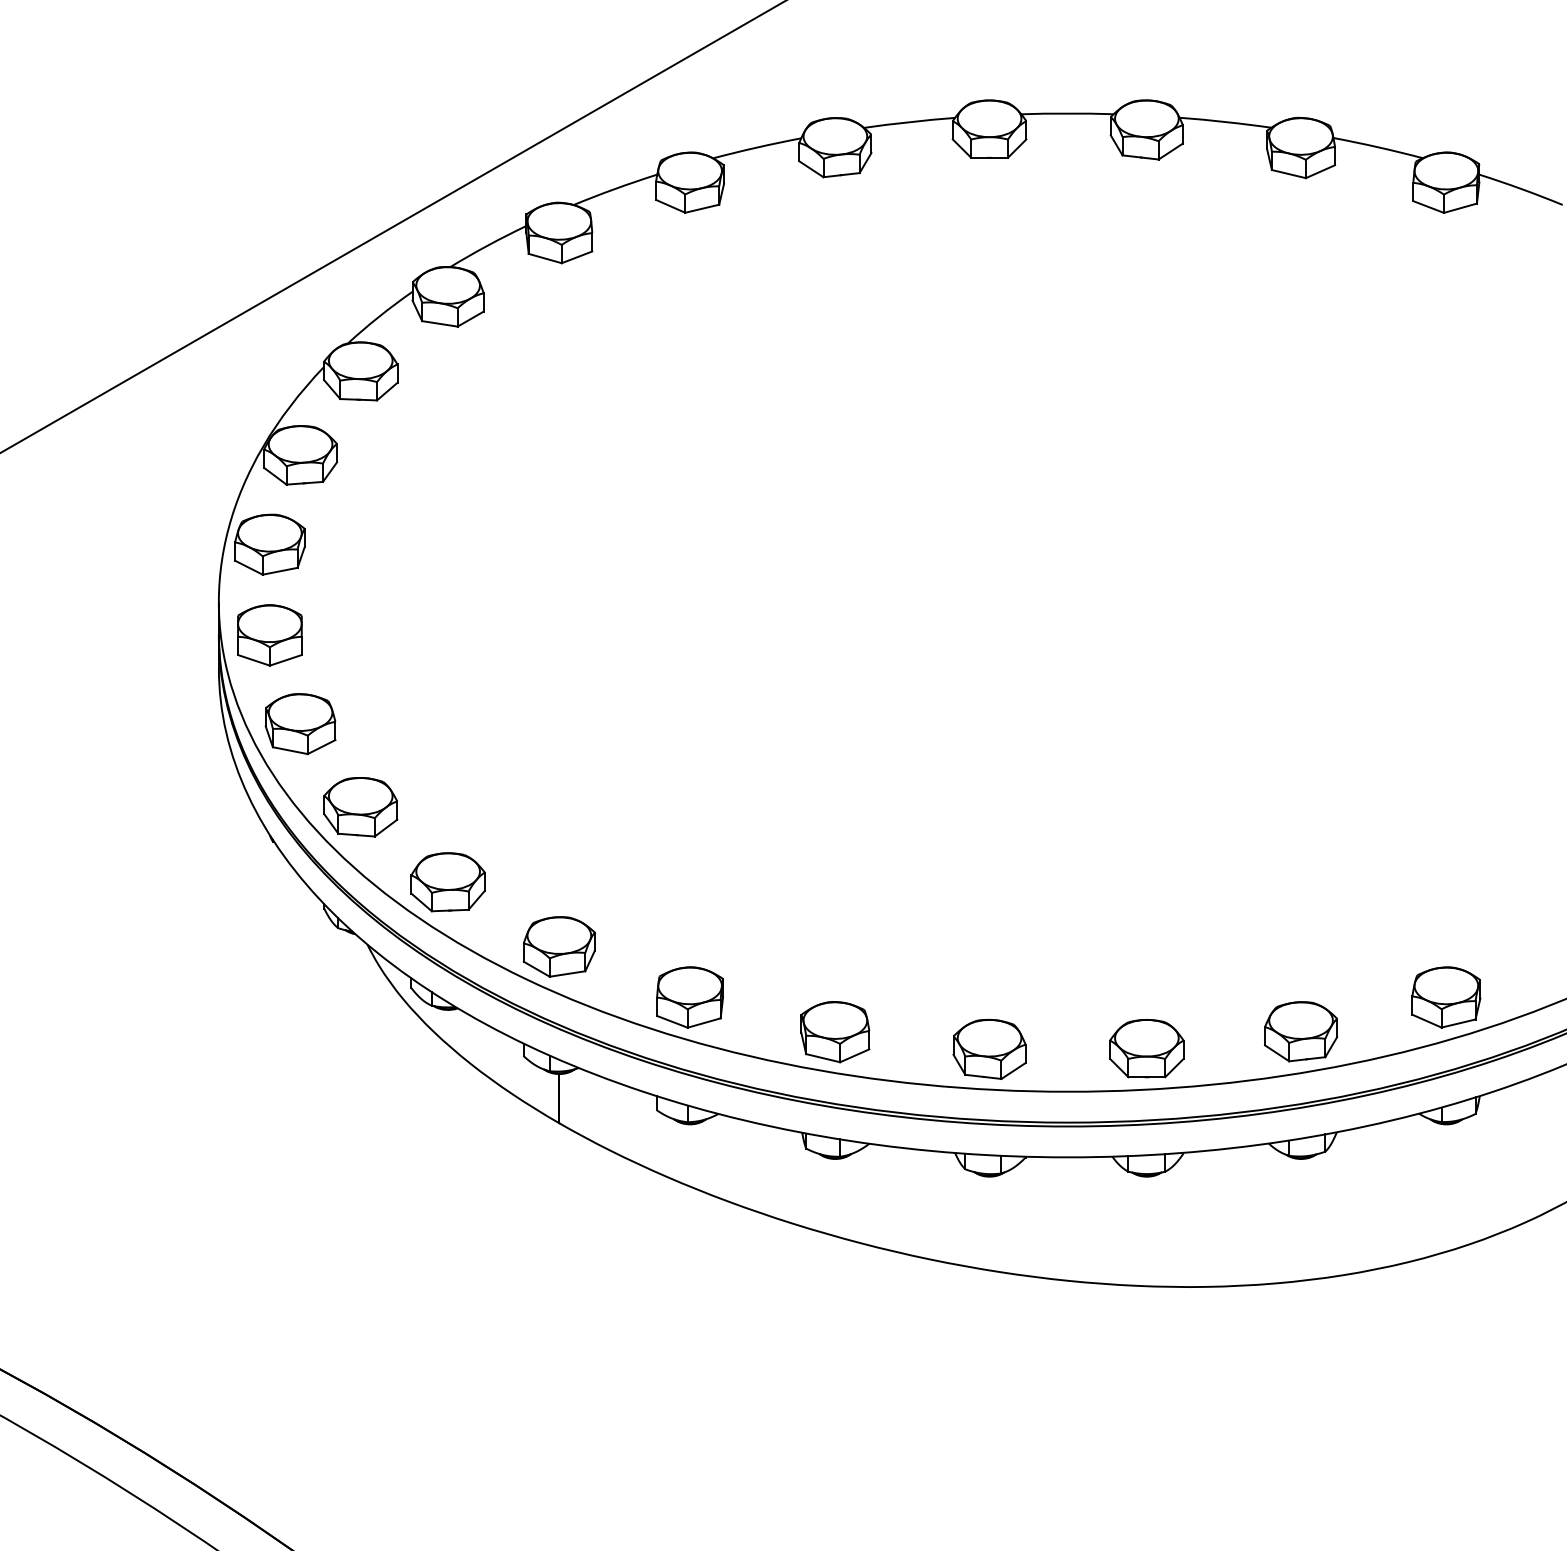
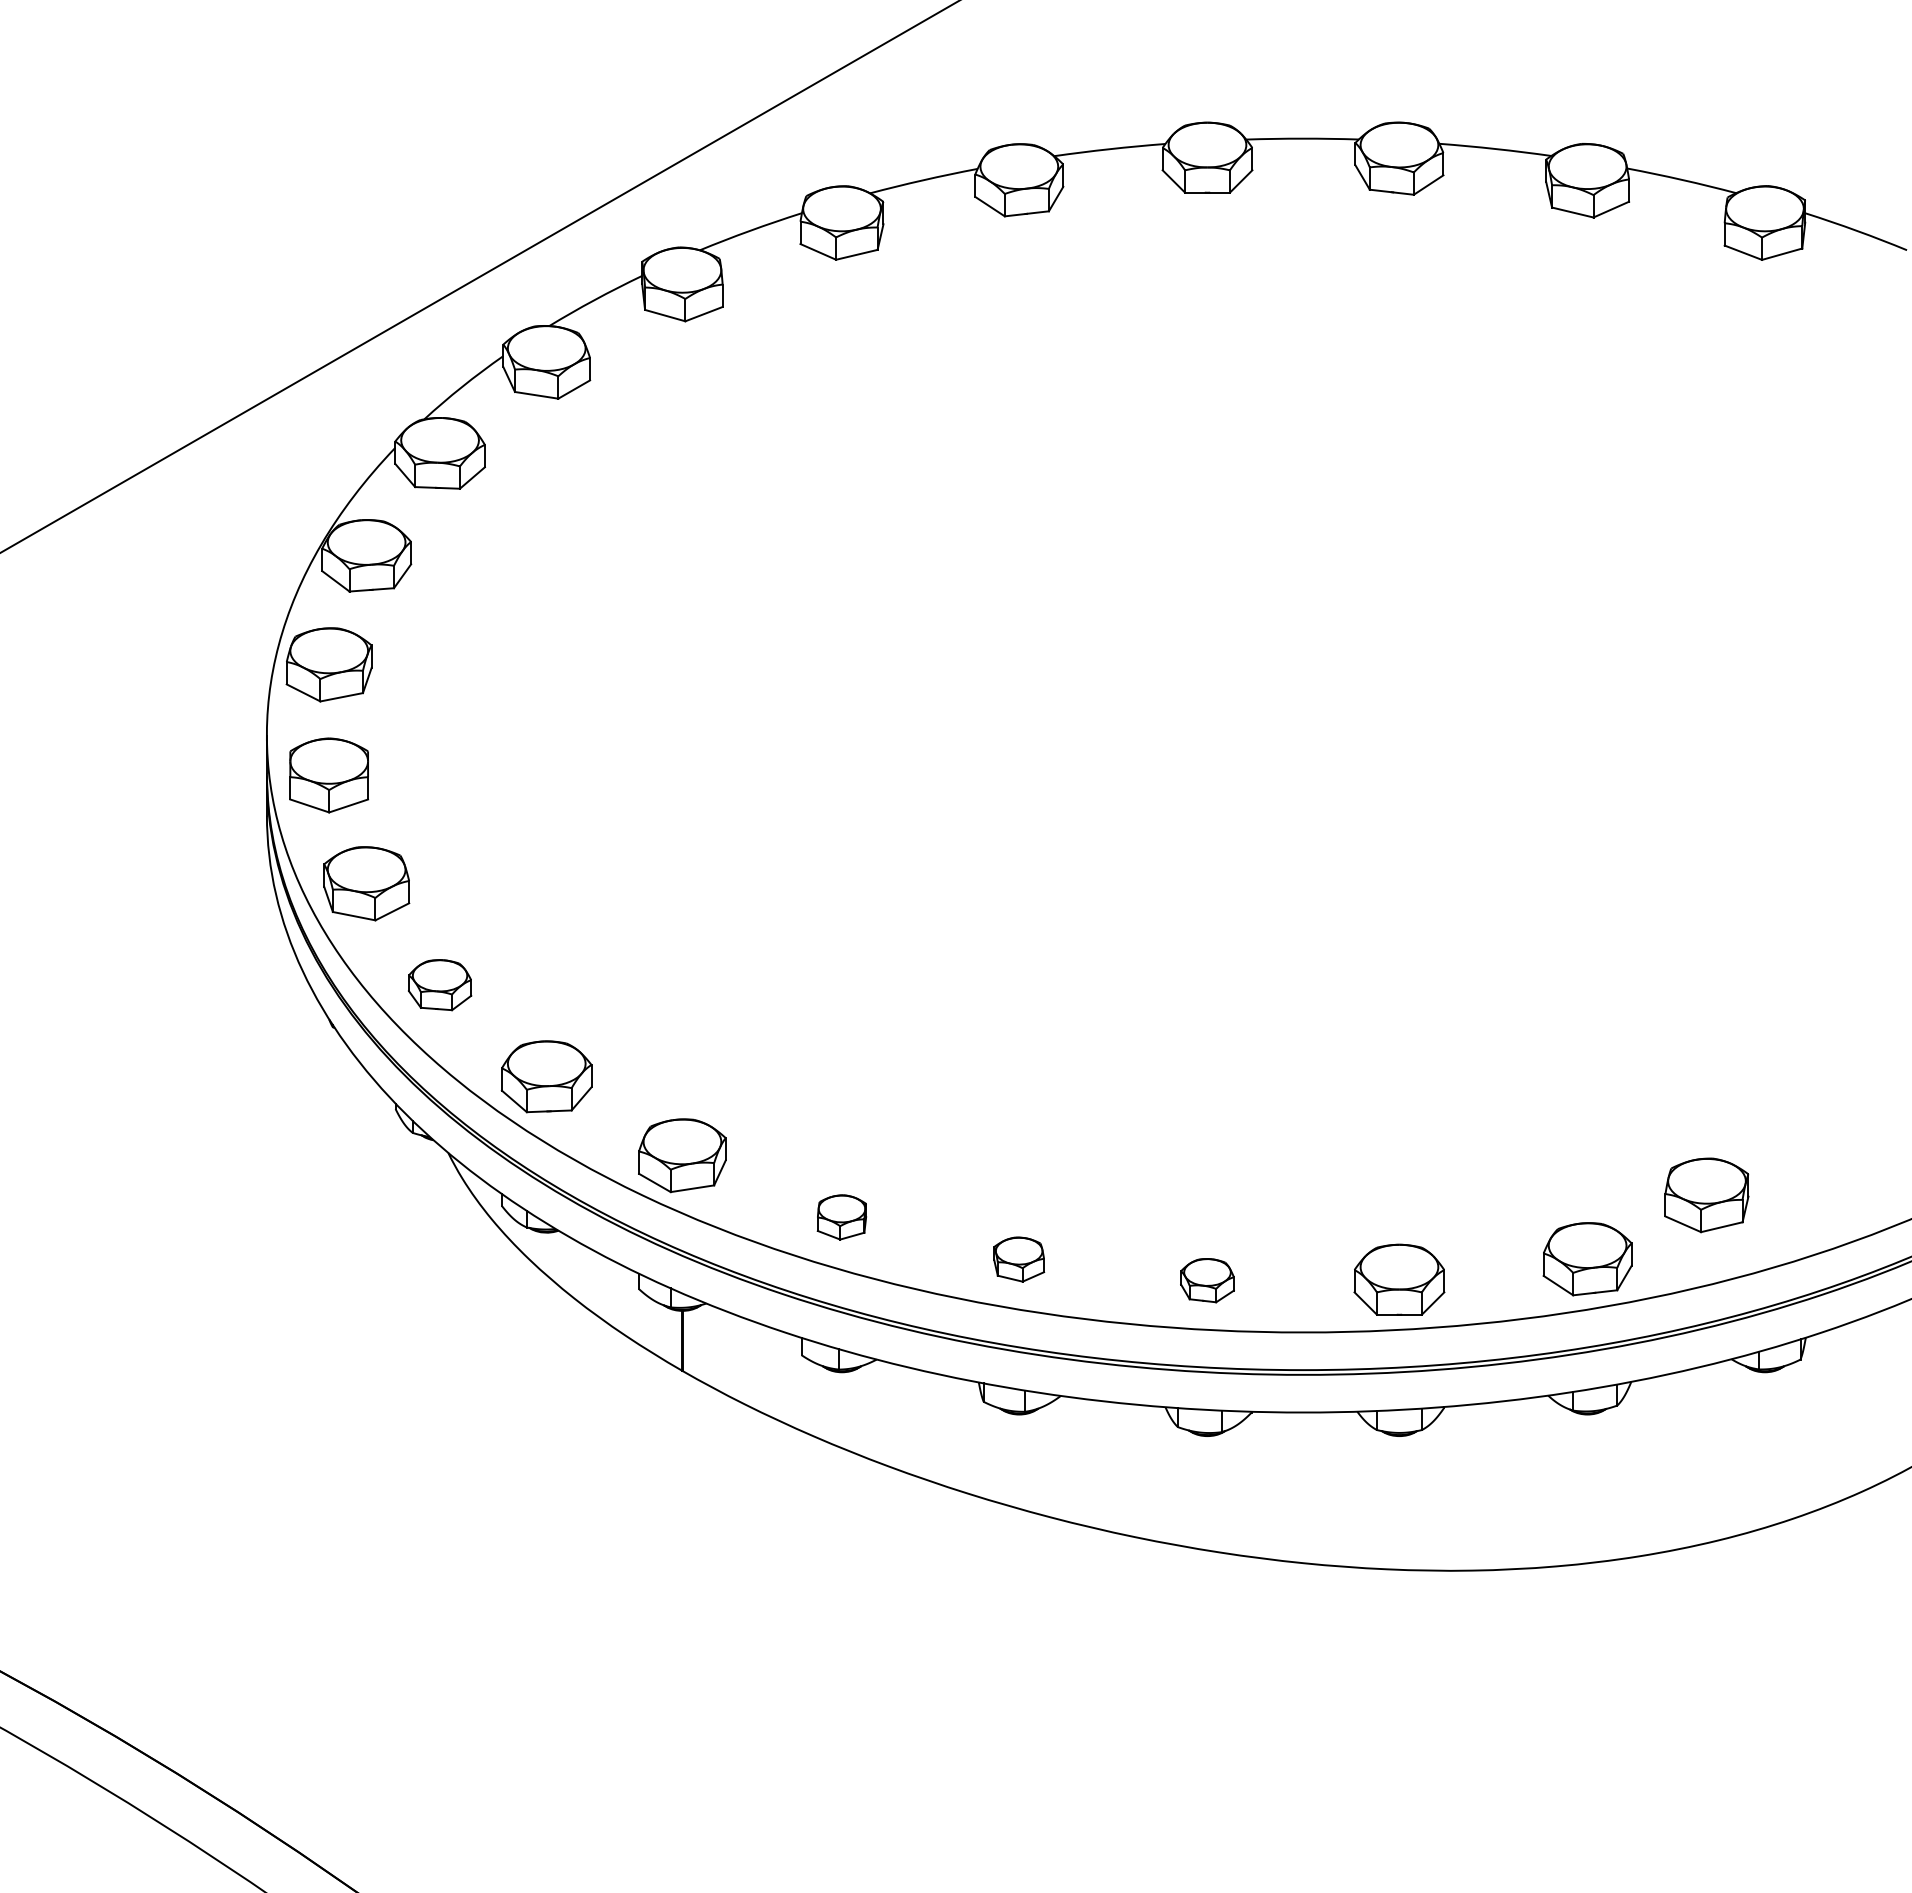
part: (360, 806) -> (439, 984), size x0.7
part: (689, 997) -> (841, 1217), size x0.6
part: (1445, 997) -> (1706, 1195), moved
part: (834, 1031) -> (1018, 1259), size x0.6
part: (989, 1049) -> (1207, 1280), size x0.6

